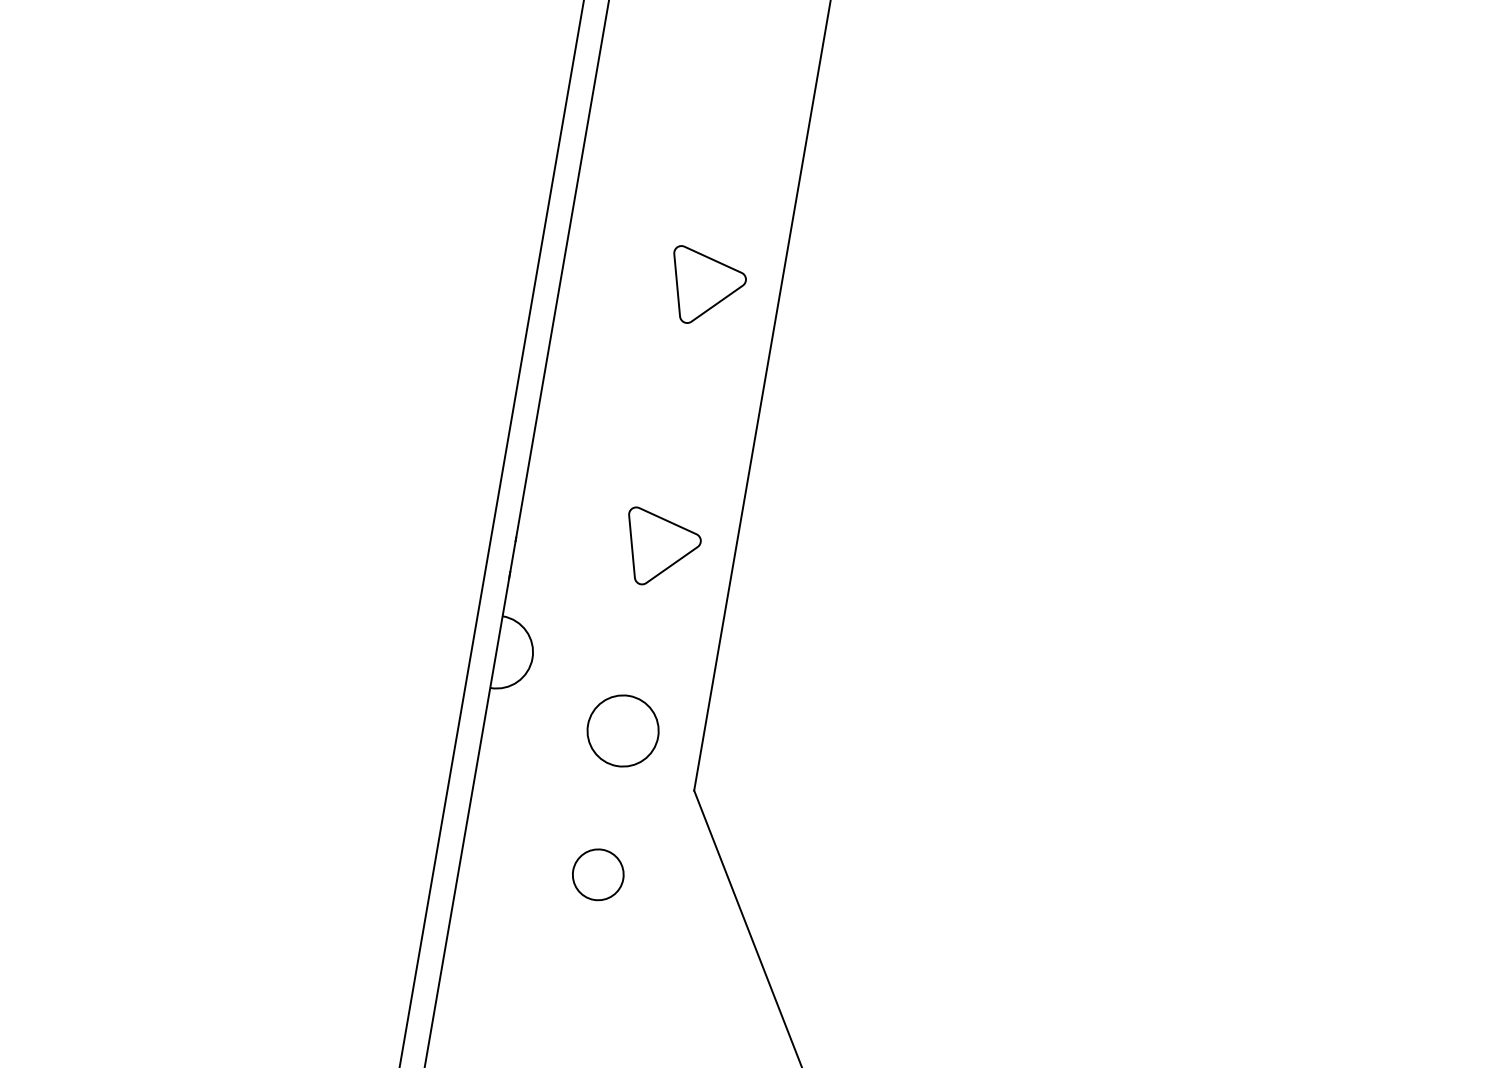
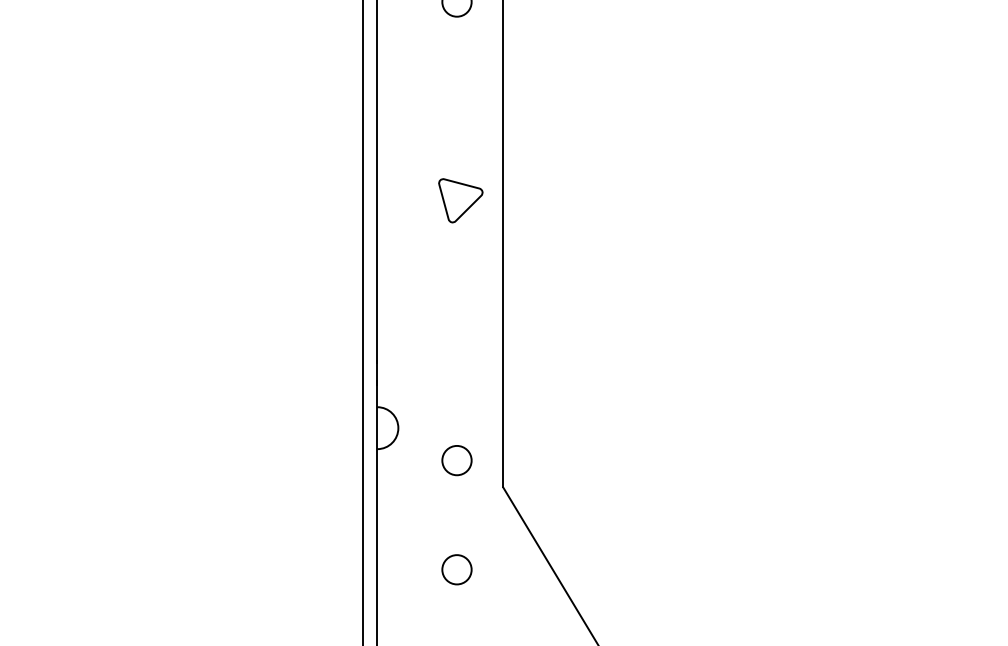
part: (660, 549) -> (460, 353), removed
circle: (622, 730) -> (456, 460), size x0.71
circle: (597, 874) -> (456, 569), moved

